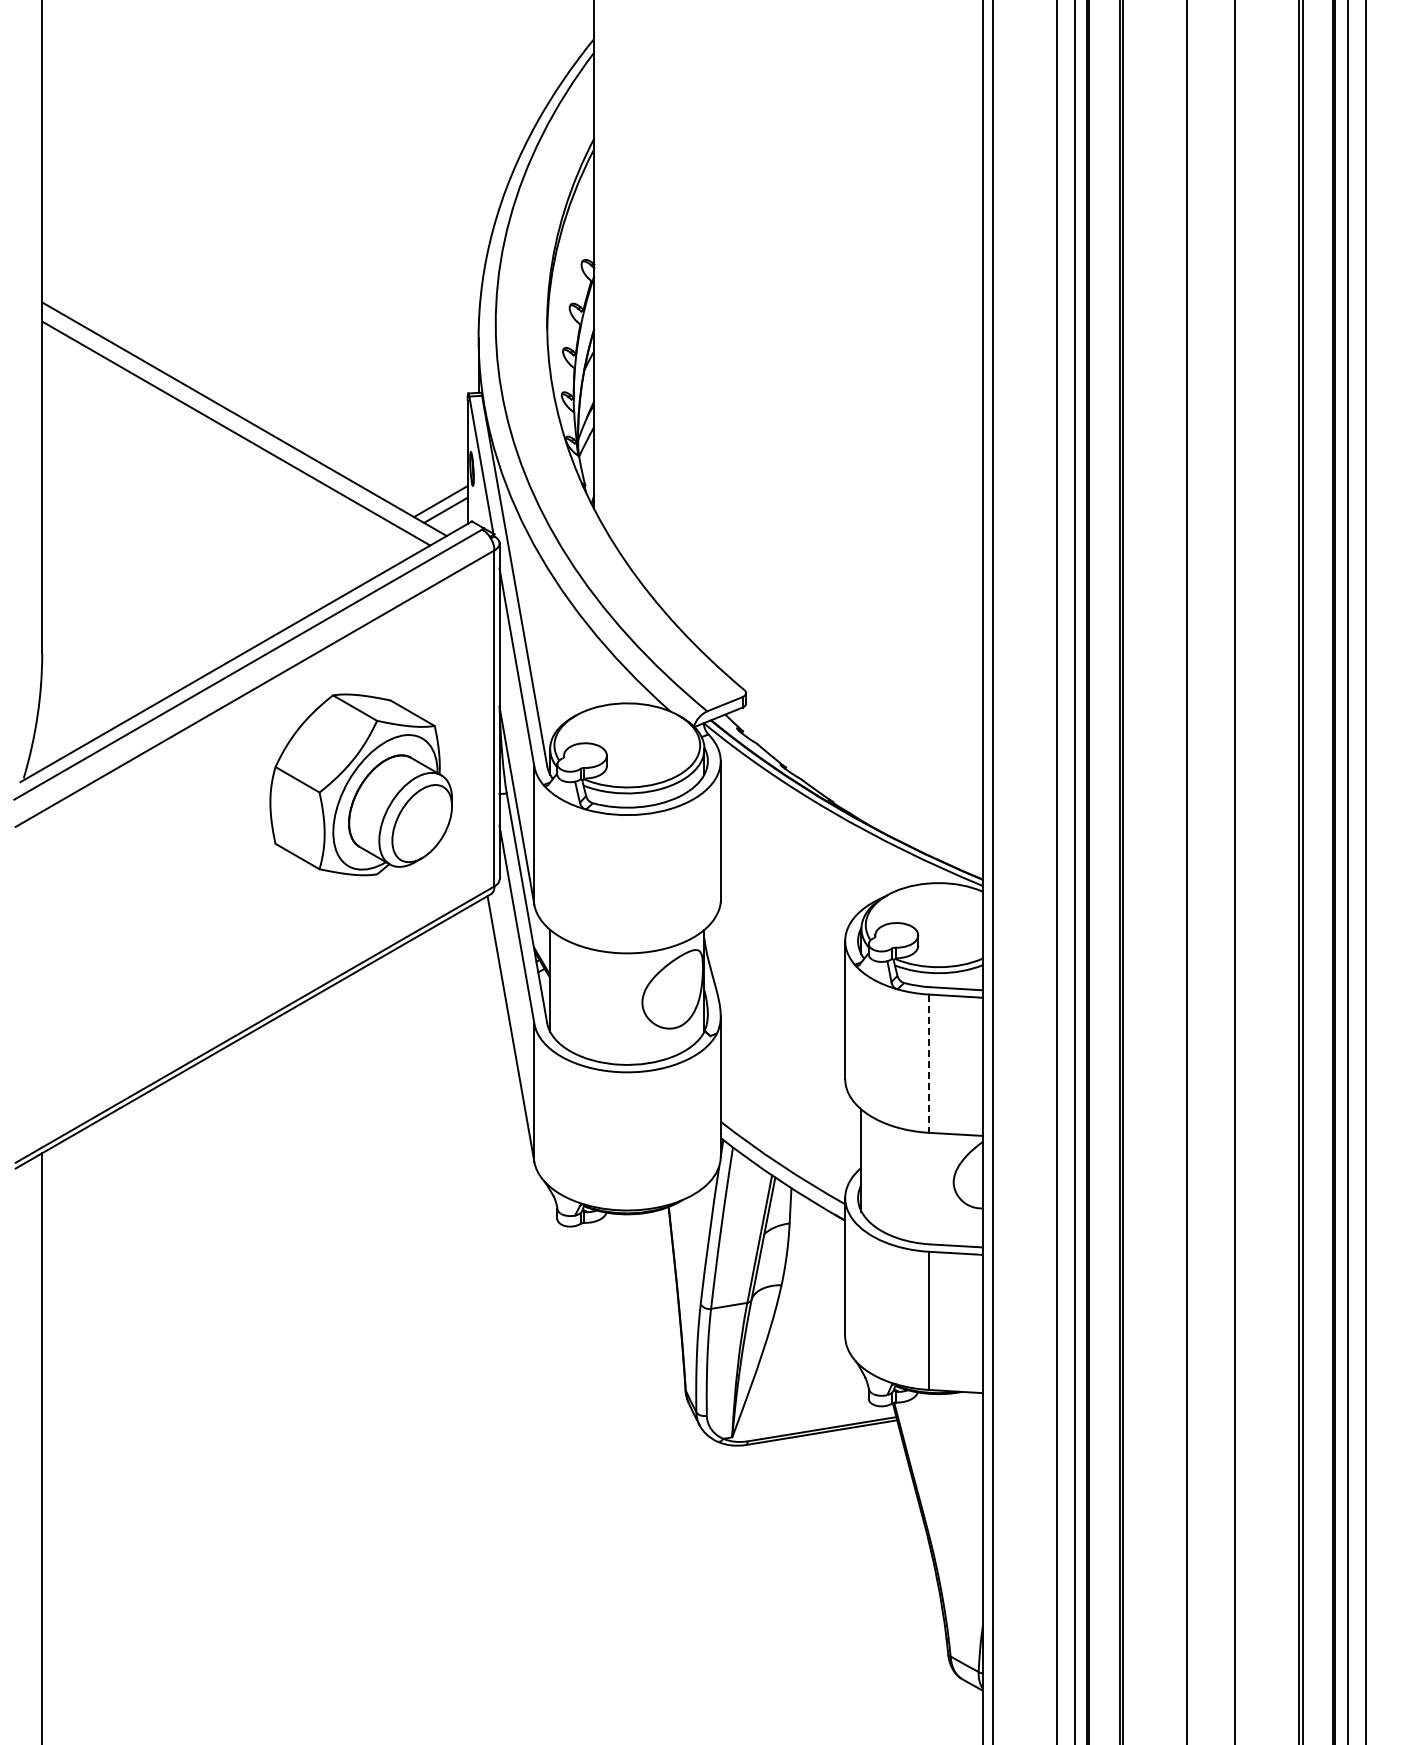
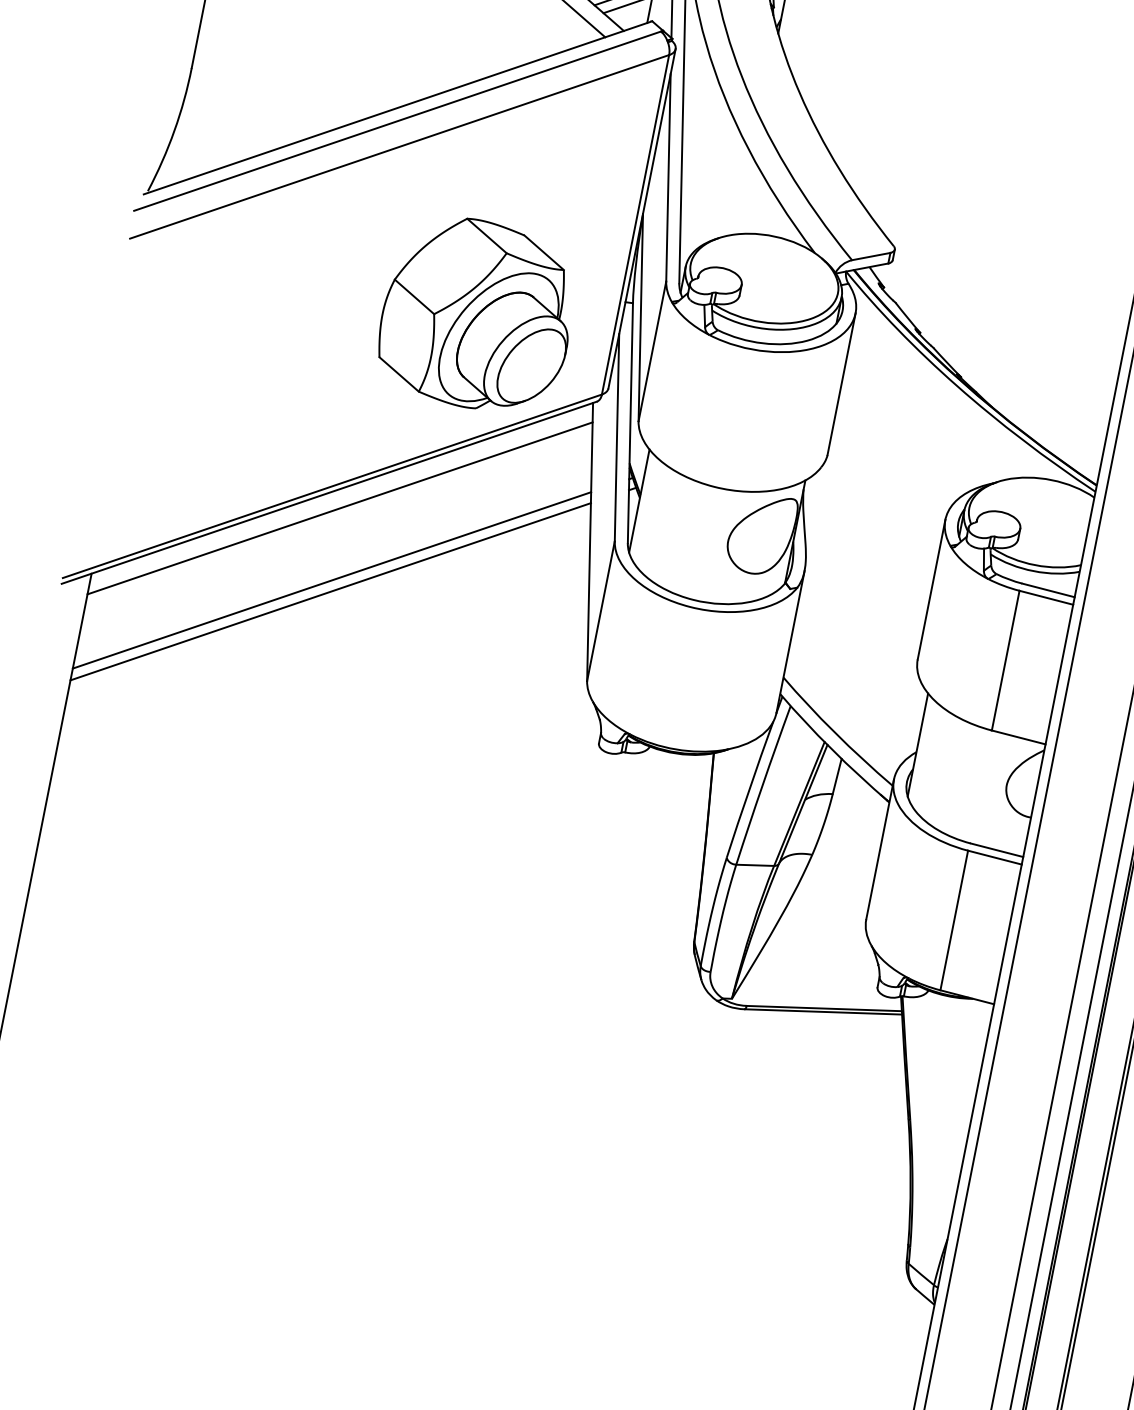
part: (360, 784) -> (477, 314), moved
line: (266, 1043) -> (340, 507), added
line: (929, 1064) -> (1005, 661), dashed -> solid
line: (272, 1114) -> (332, 580), added
line: (273, 1124) -> (331, 590), added

